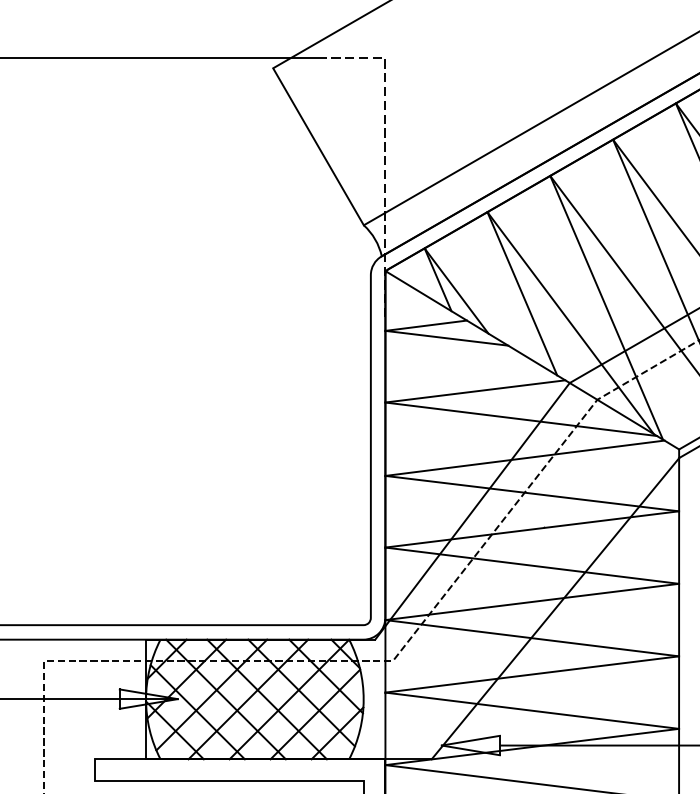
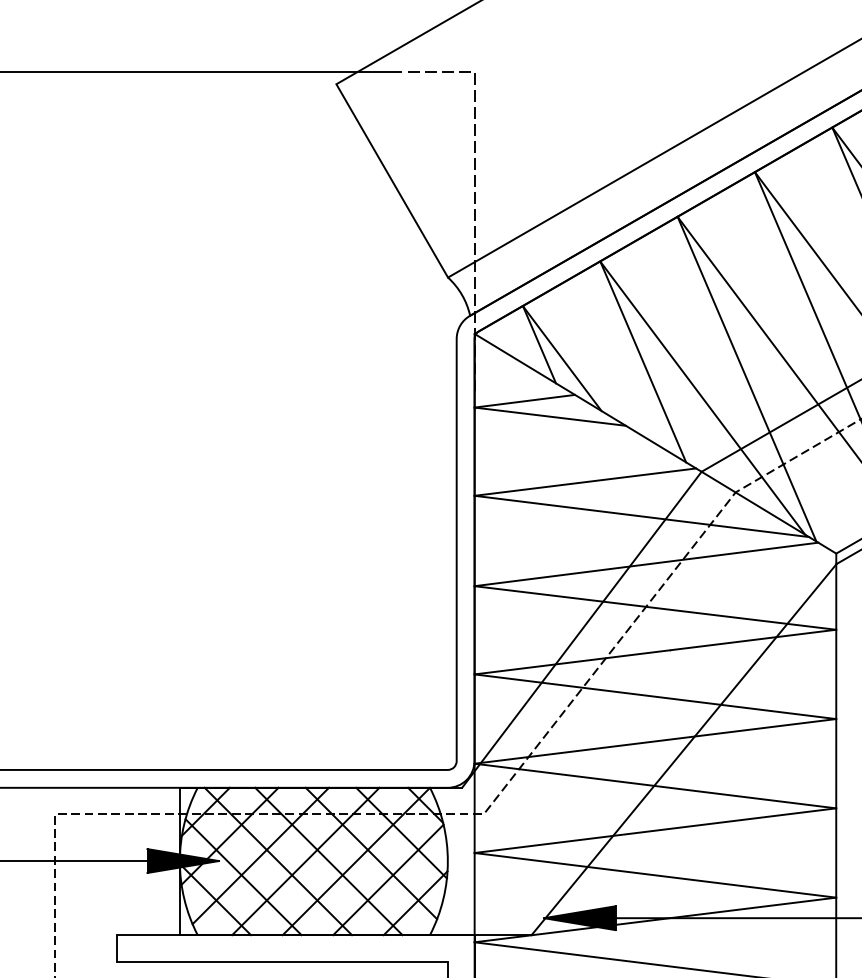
fill: (148, 699) -> (182, 861), added
fill: (470, 745) -> (579, 918), added

